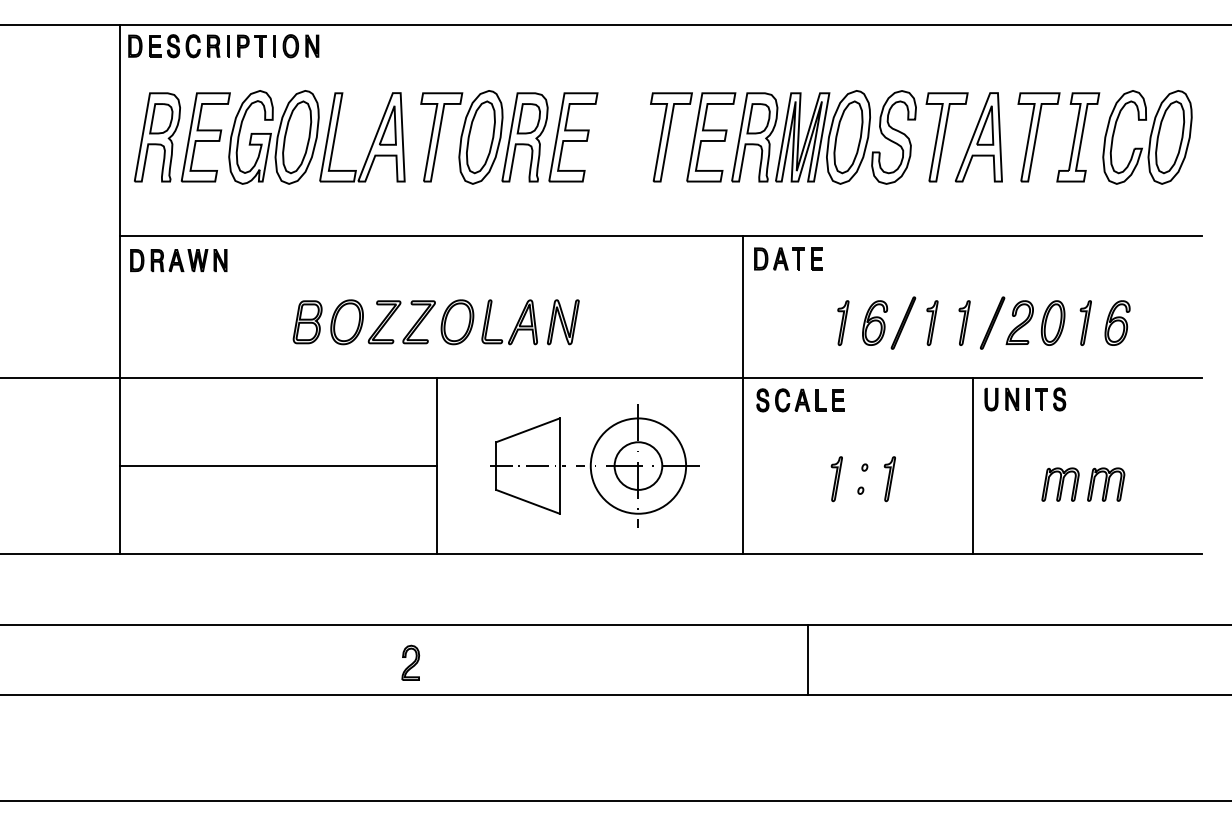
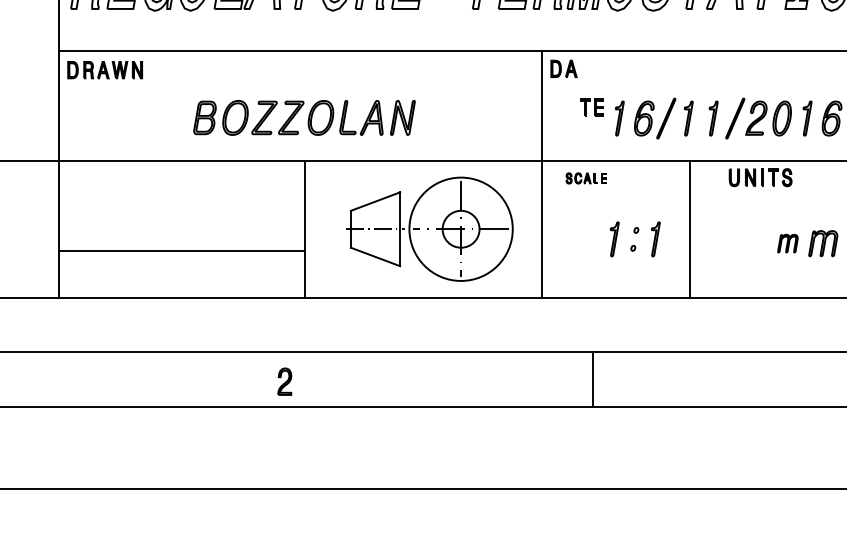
part: (807, 258) -> (591, 107), moved
part: (800, 400) -> (586, 178), size x0.6
line: (278, 465) -> (182, 250), moved
circle: (638, 465) -> (461, 228), size x1.4
line: (972, 465) -> (690, 228), moved
part: (1060, 484) -> (787, 243), size x0.7

